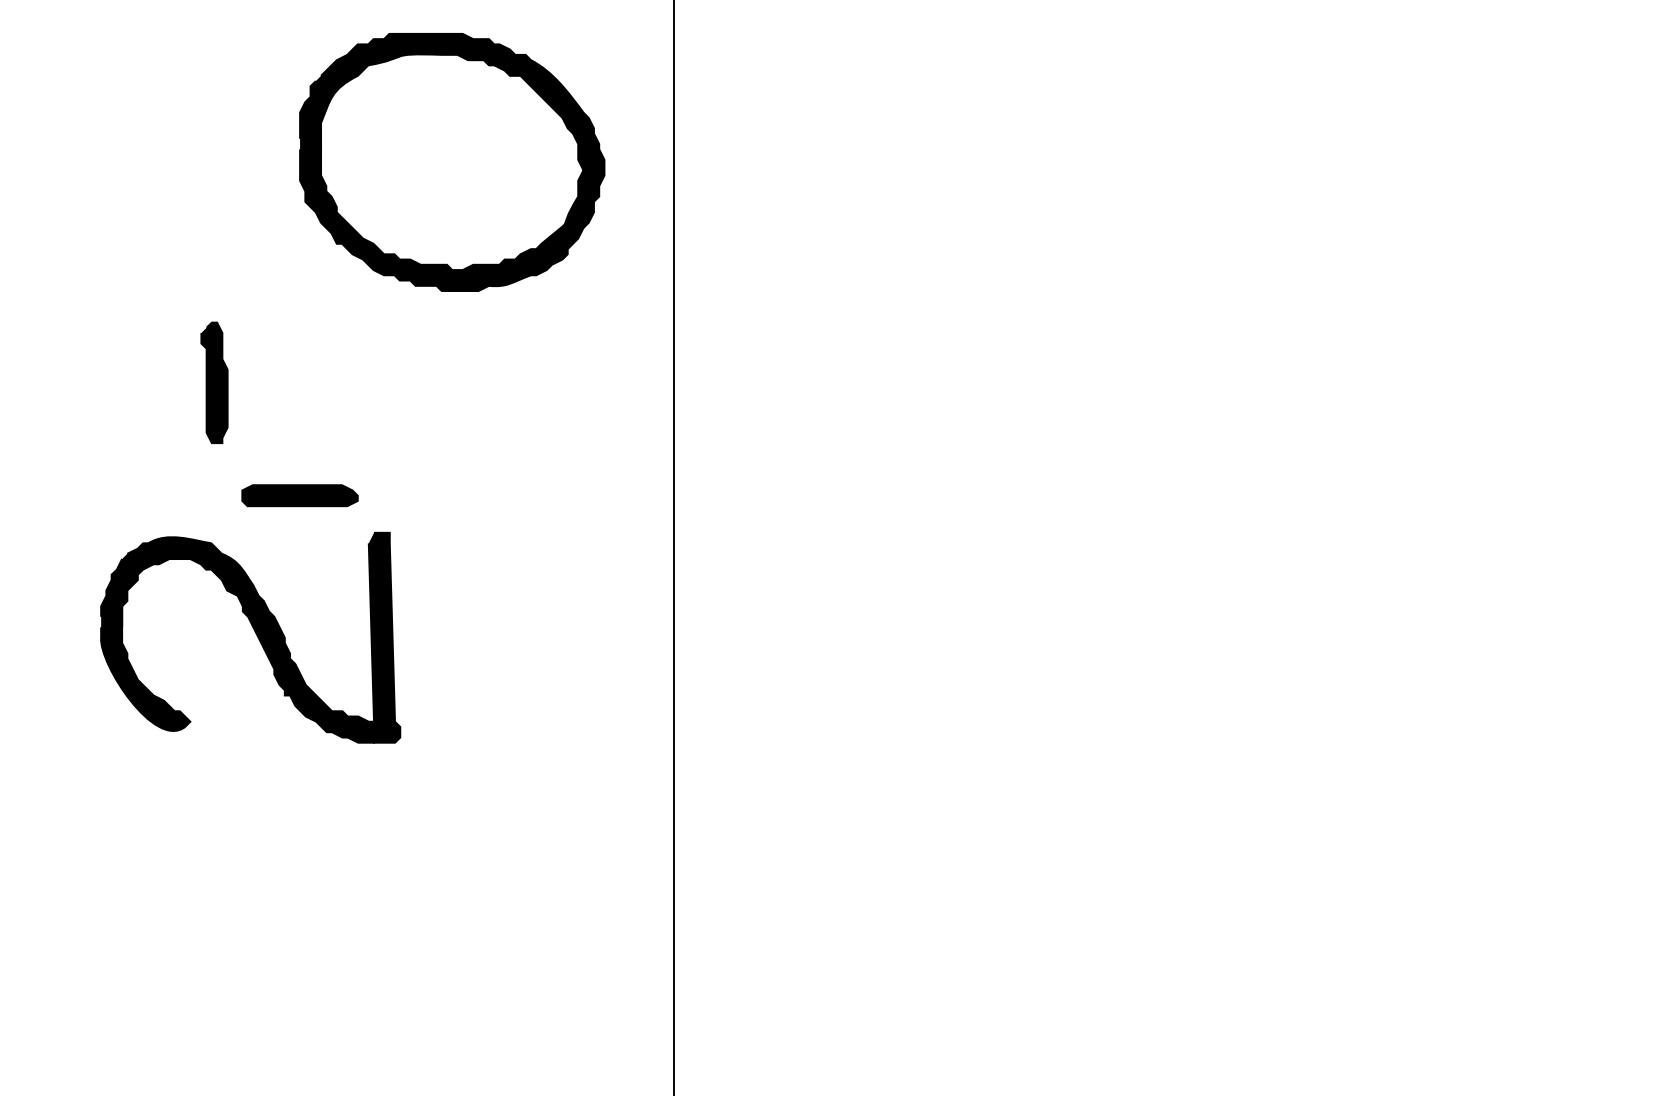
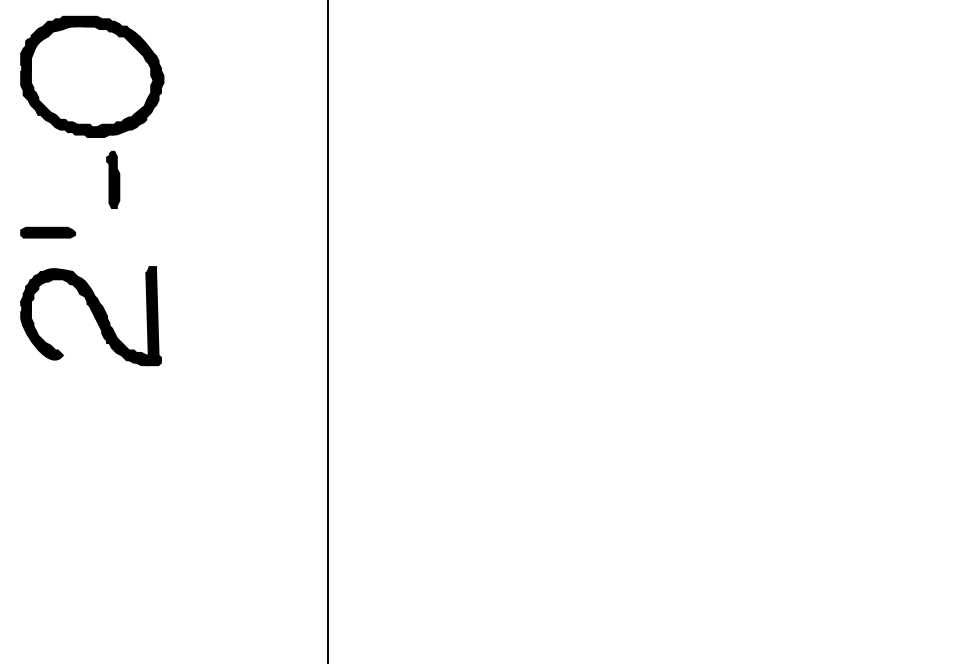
part: (452, 161) -> (92, 76), moved
part: (298, 495) -> (47, 232), moved
part: (249, 638) -> (90, 316), moved

